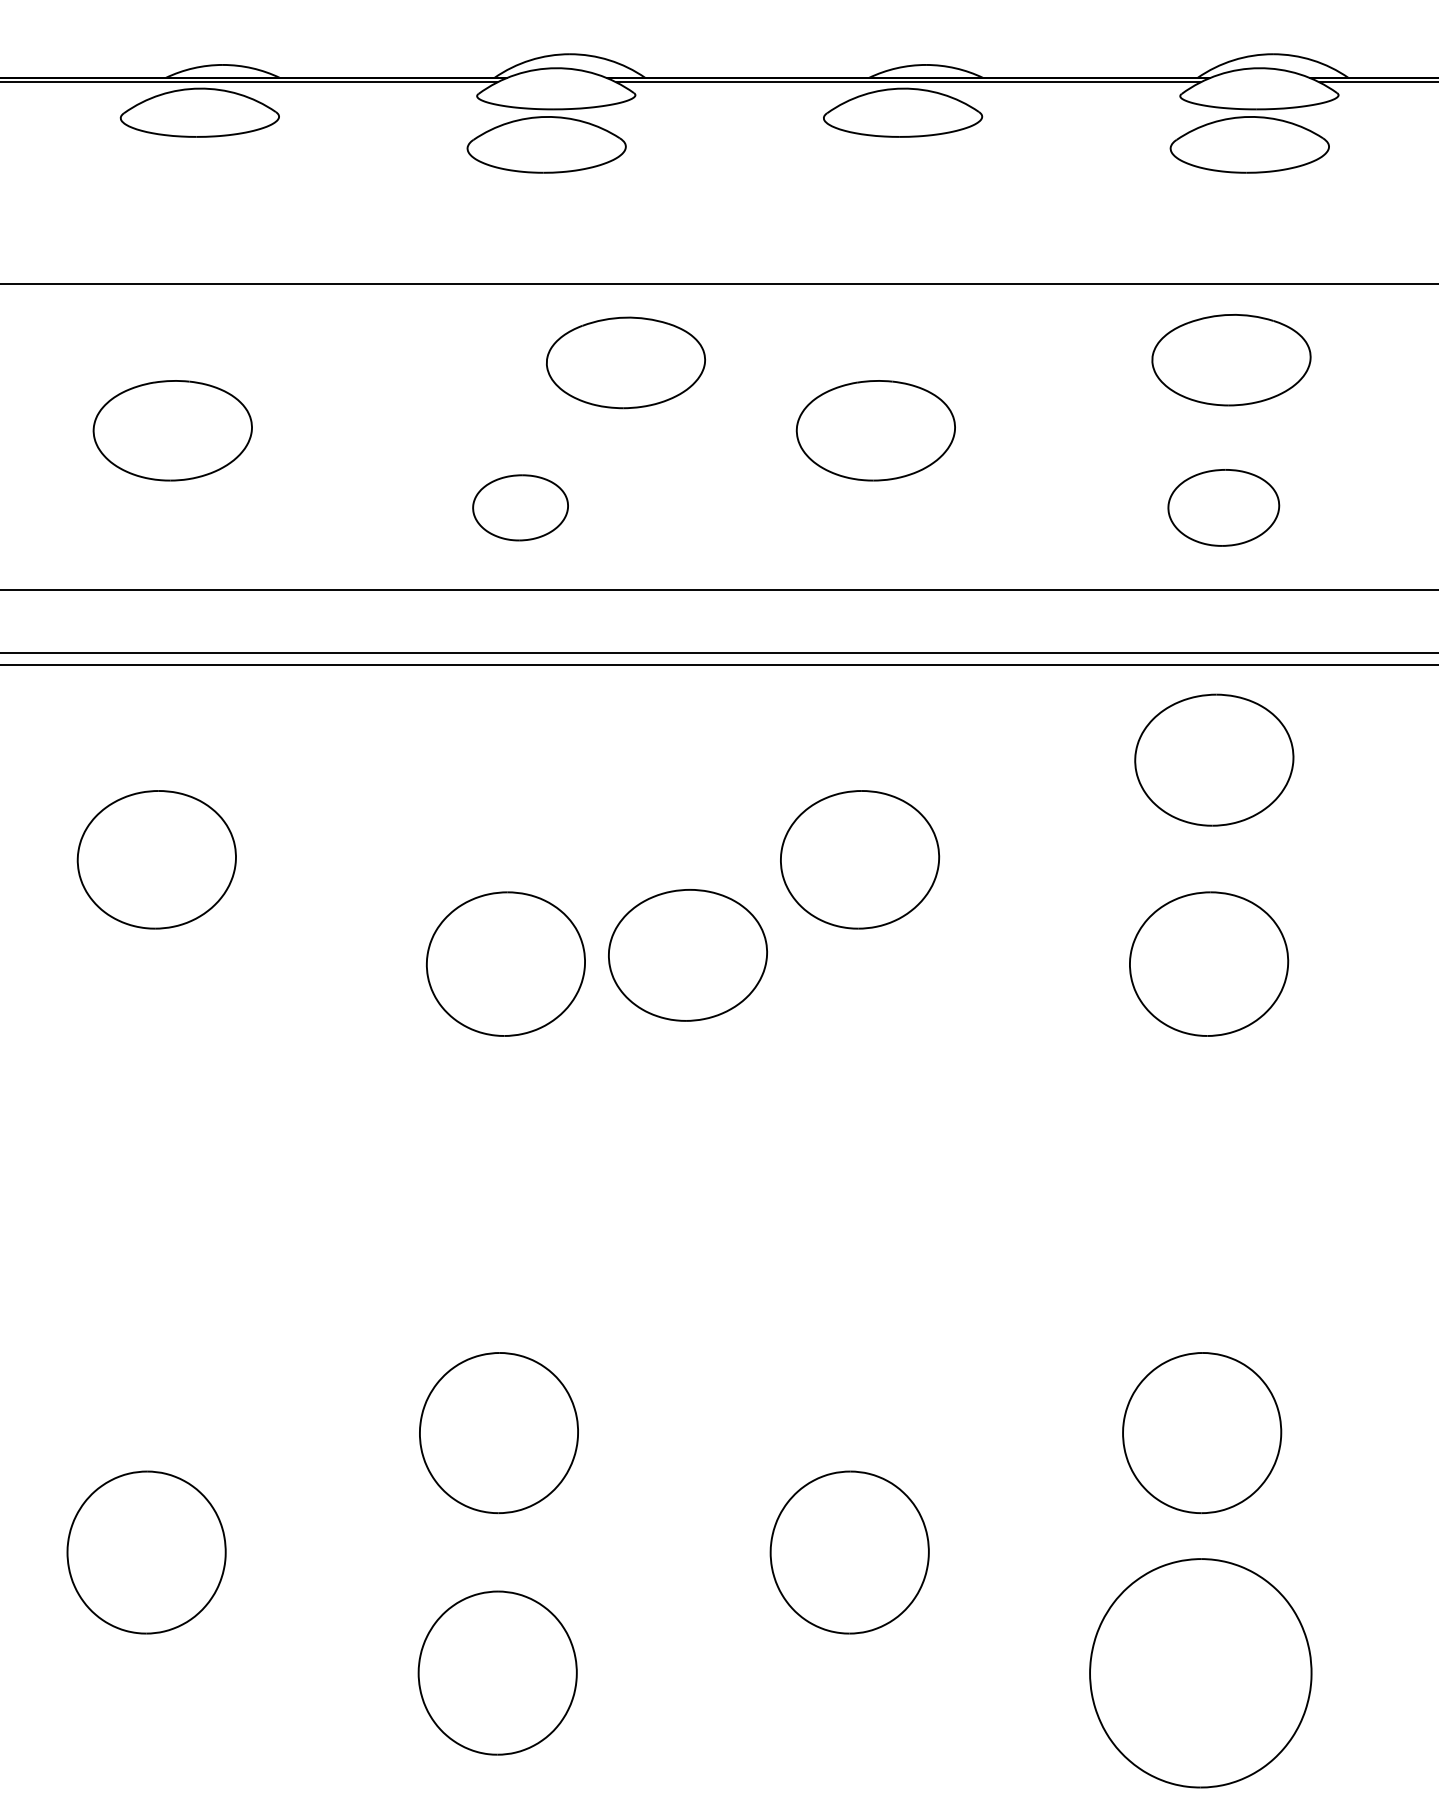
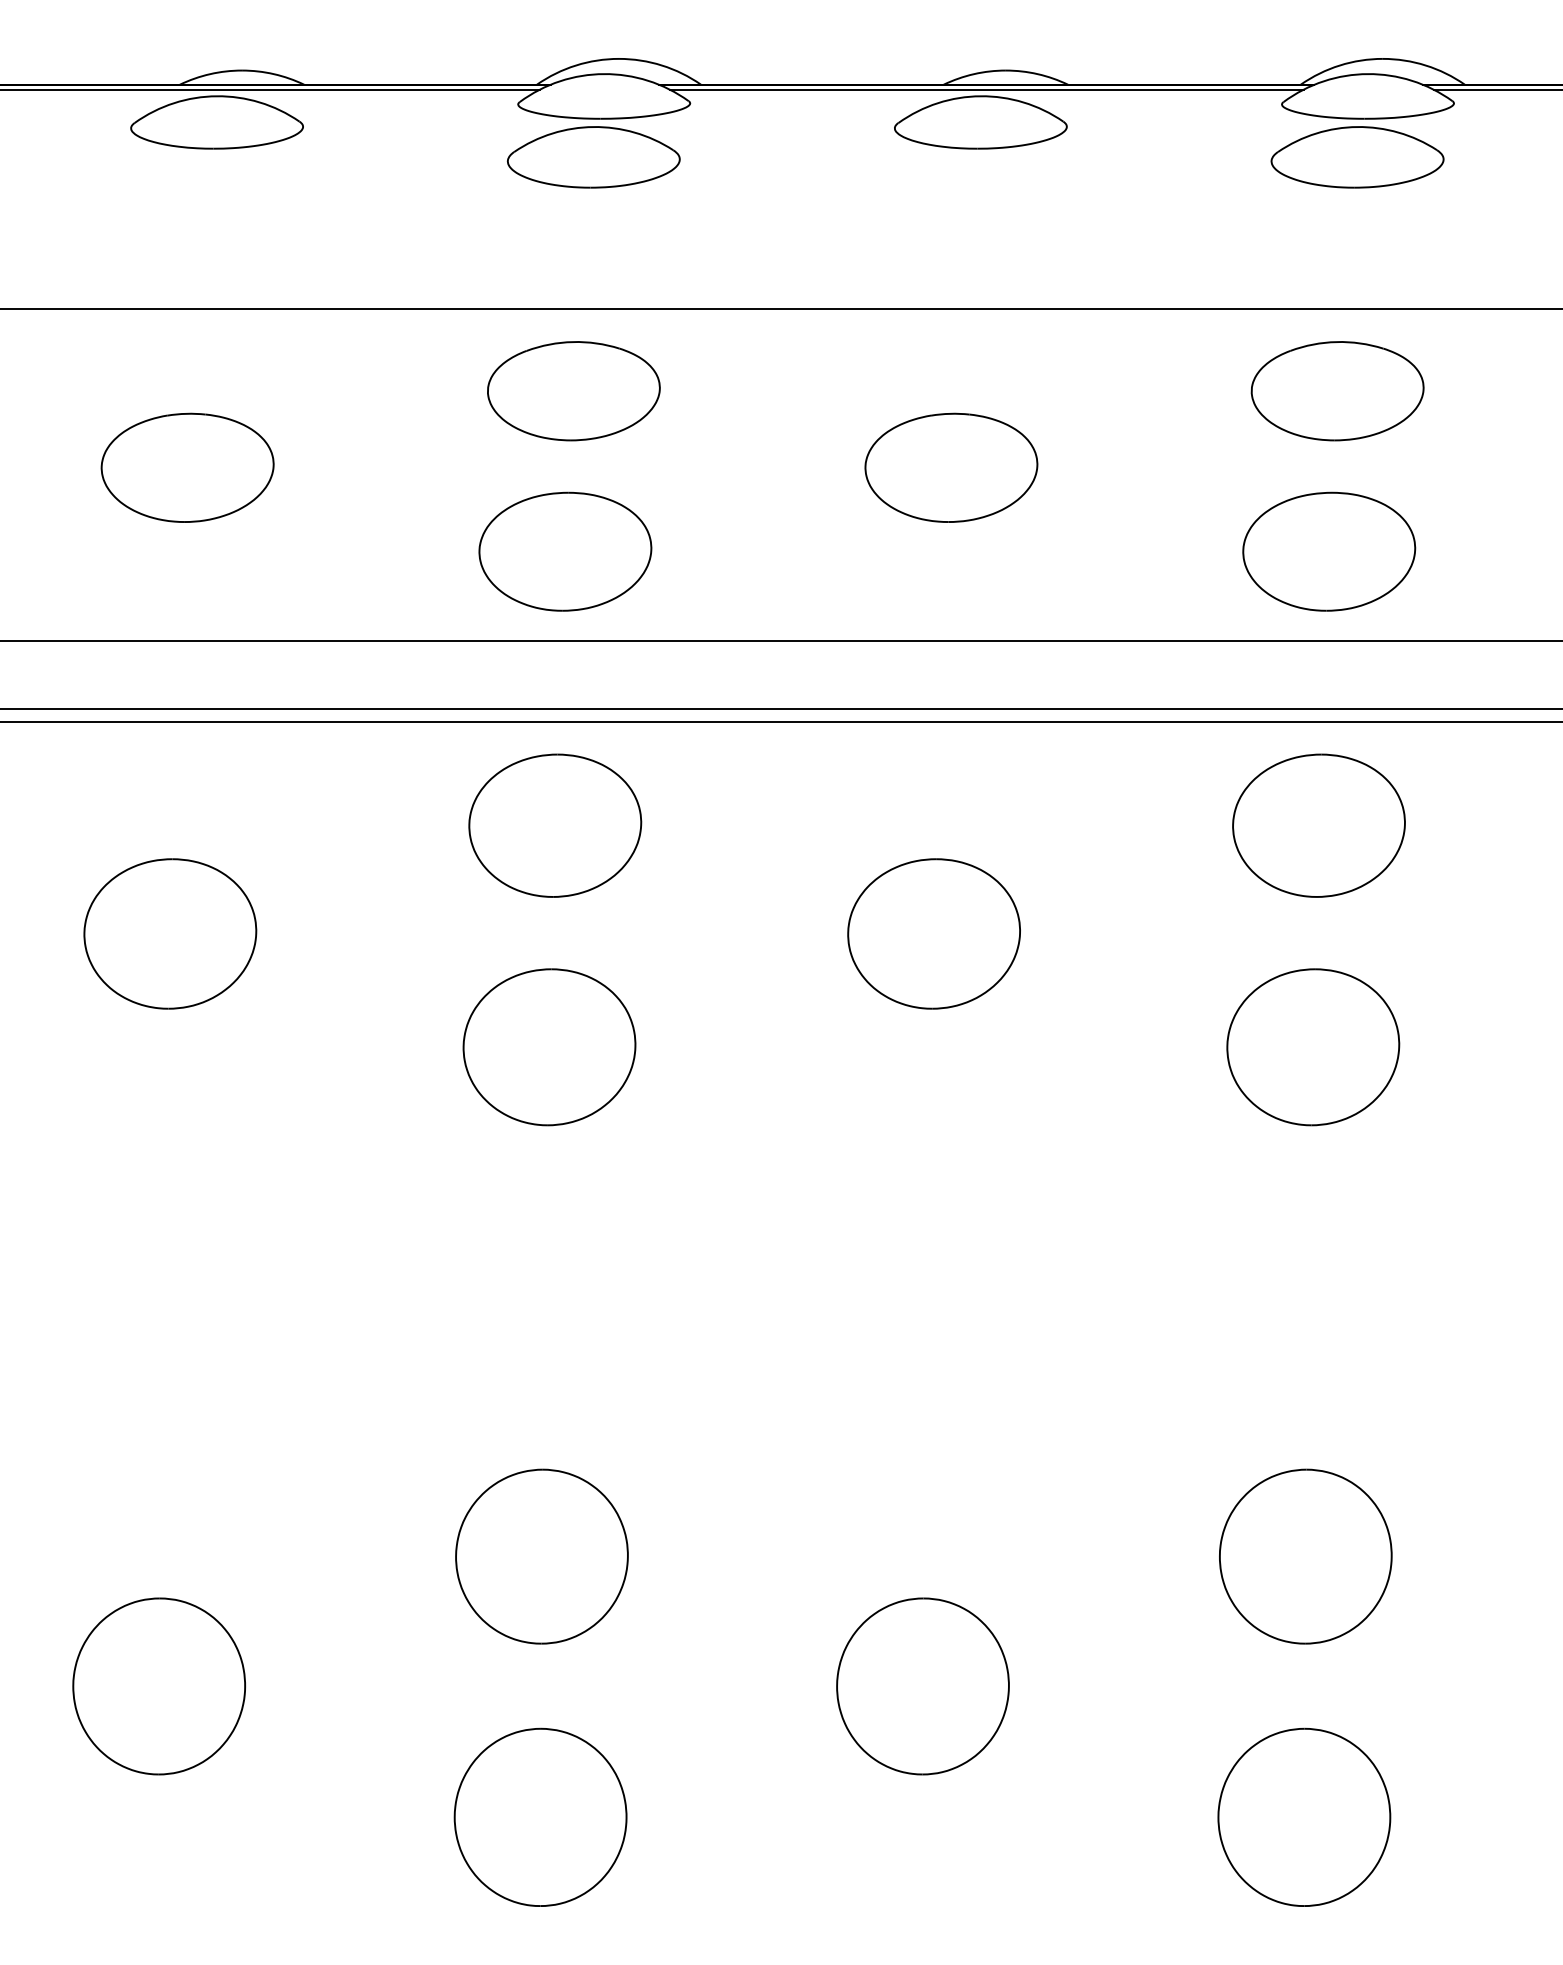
part: (625, 363) -> (573, 391), moved
part: (520, 507) -> (565, 551), size x1.67
part: (1223, 507) -> (1329, 551), size x1.43
part: (688, 955) -> (555, 825), moved
part: (1200, 1672) -> (1304, 1816), size x0.71

